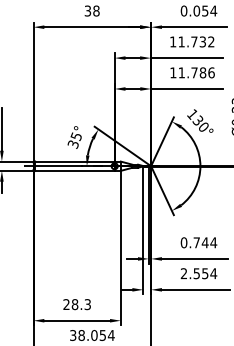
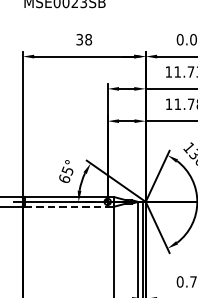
text: (72, 144) -> (63, 179), 35° -> 65°
line: (75, 170) -> (66, 206), solid -> dashed

